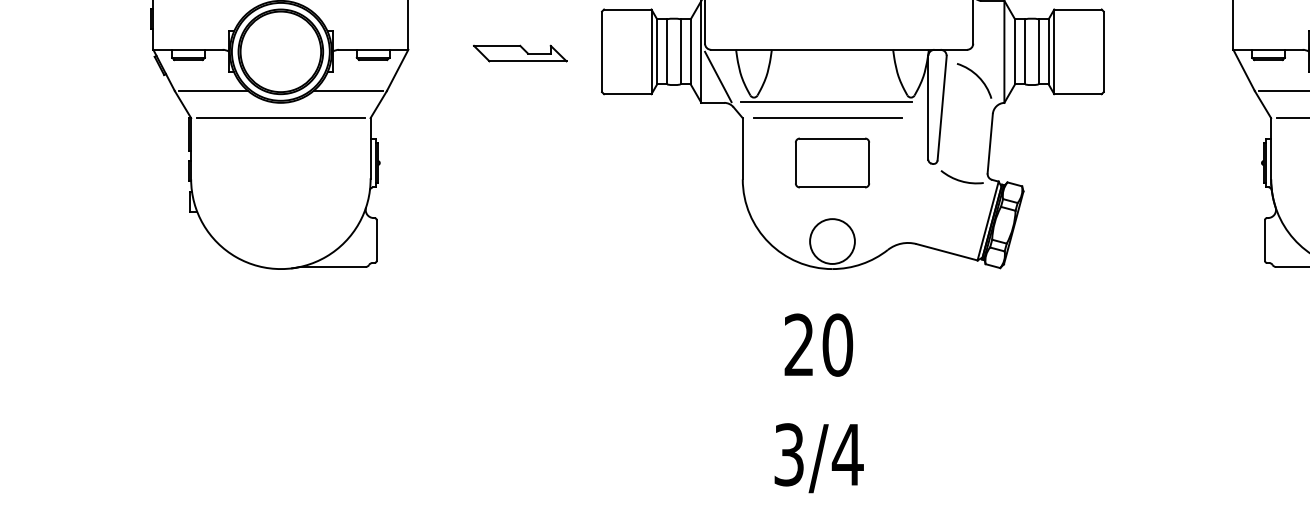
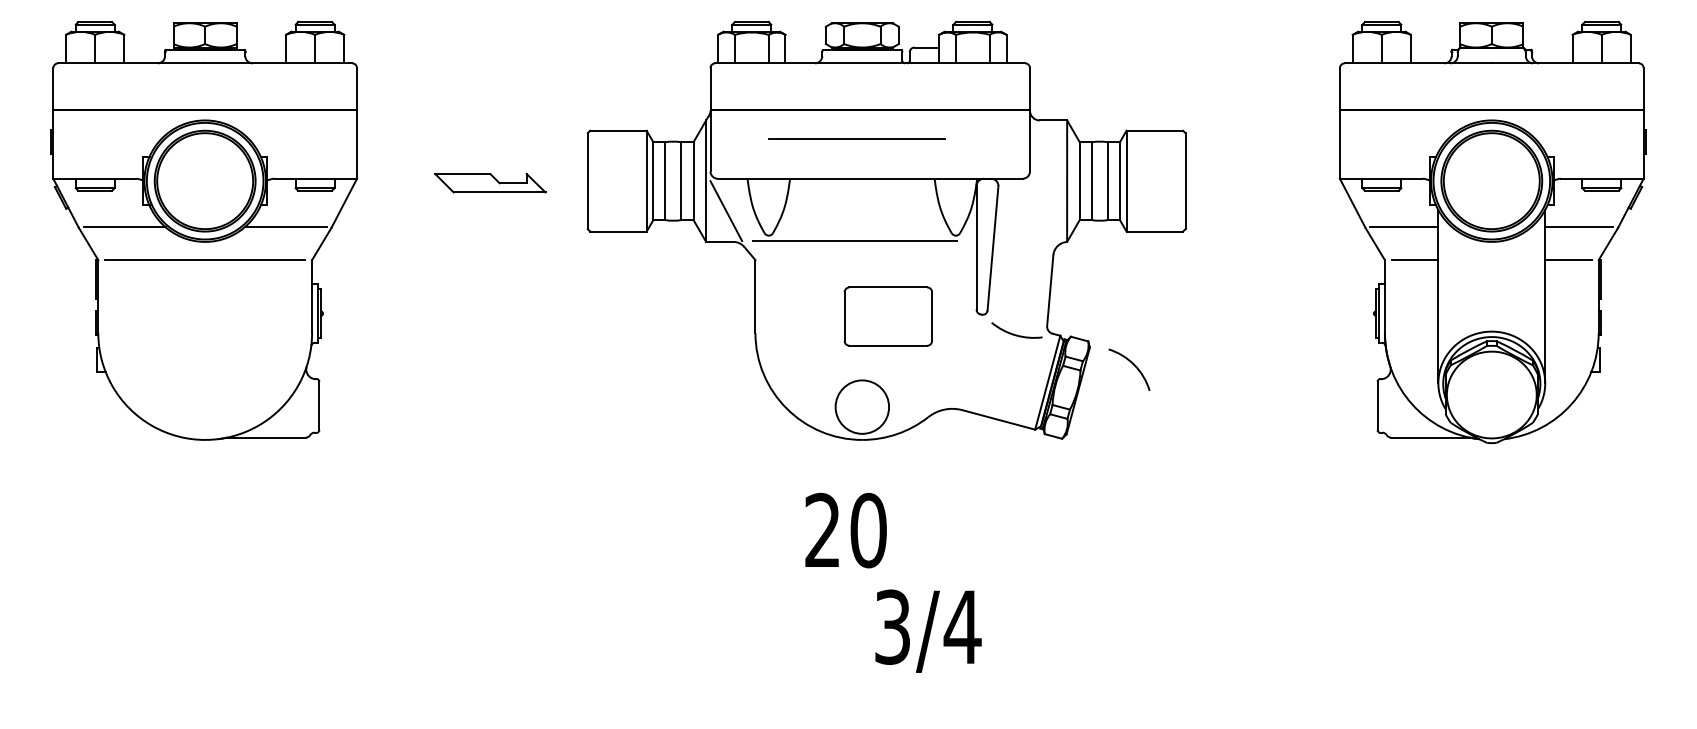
arc: (977, 77) -> (1133, 365), moved
line: (827, 117) -> (856, 138), moved
part: (831, 162) -> (887, 316), moved
text: (819, 457) -> (928, 630), moved

